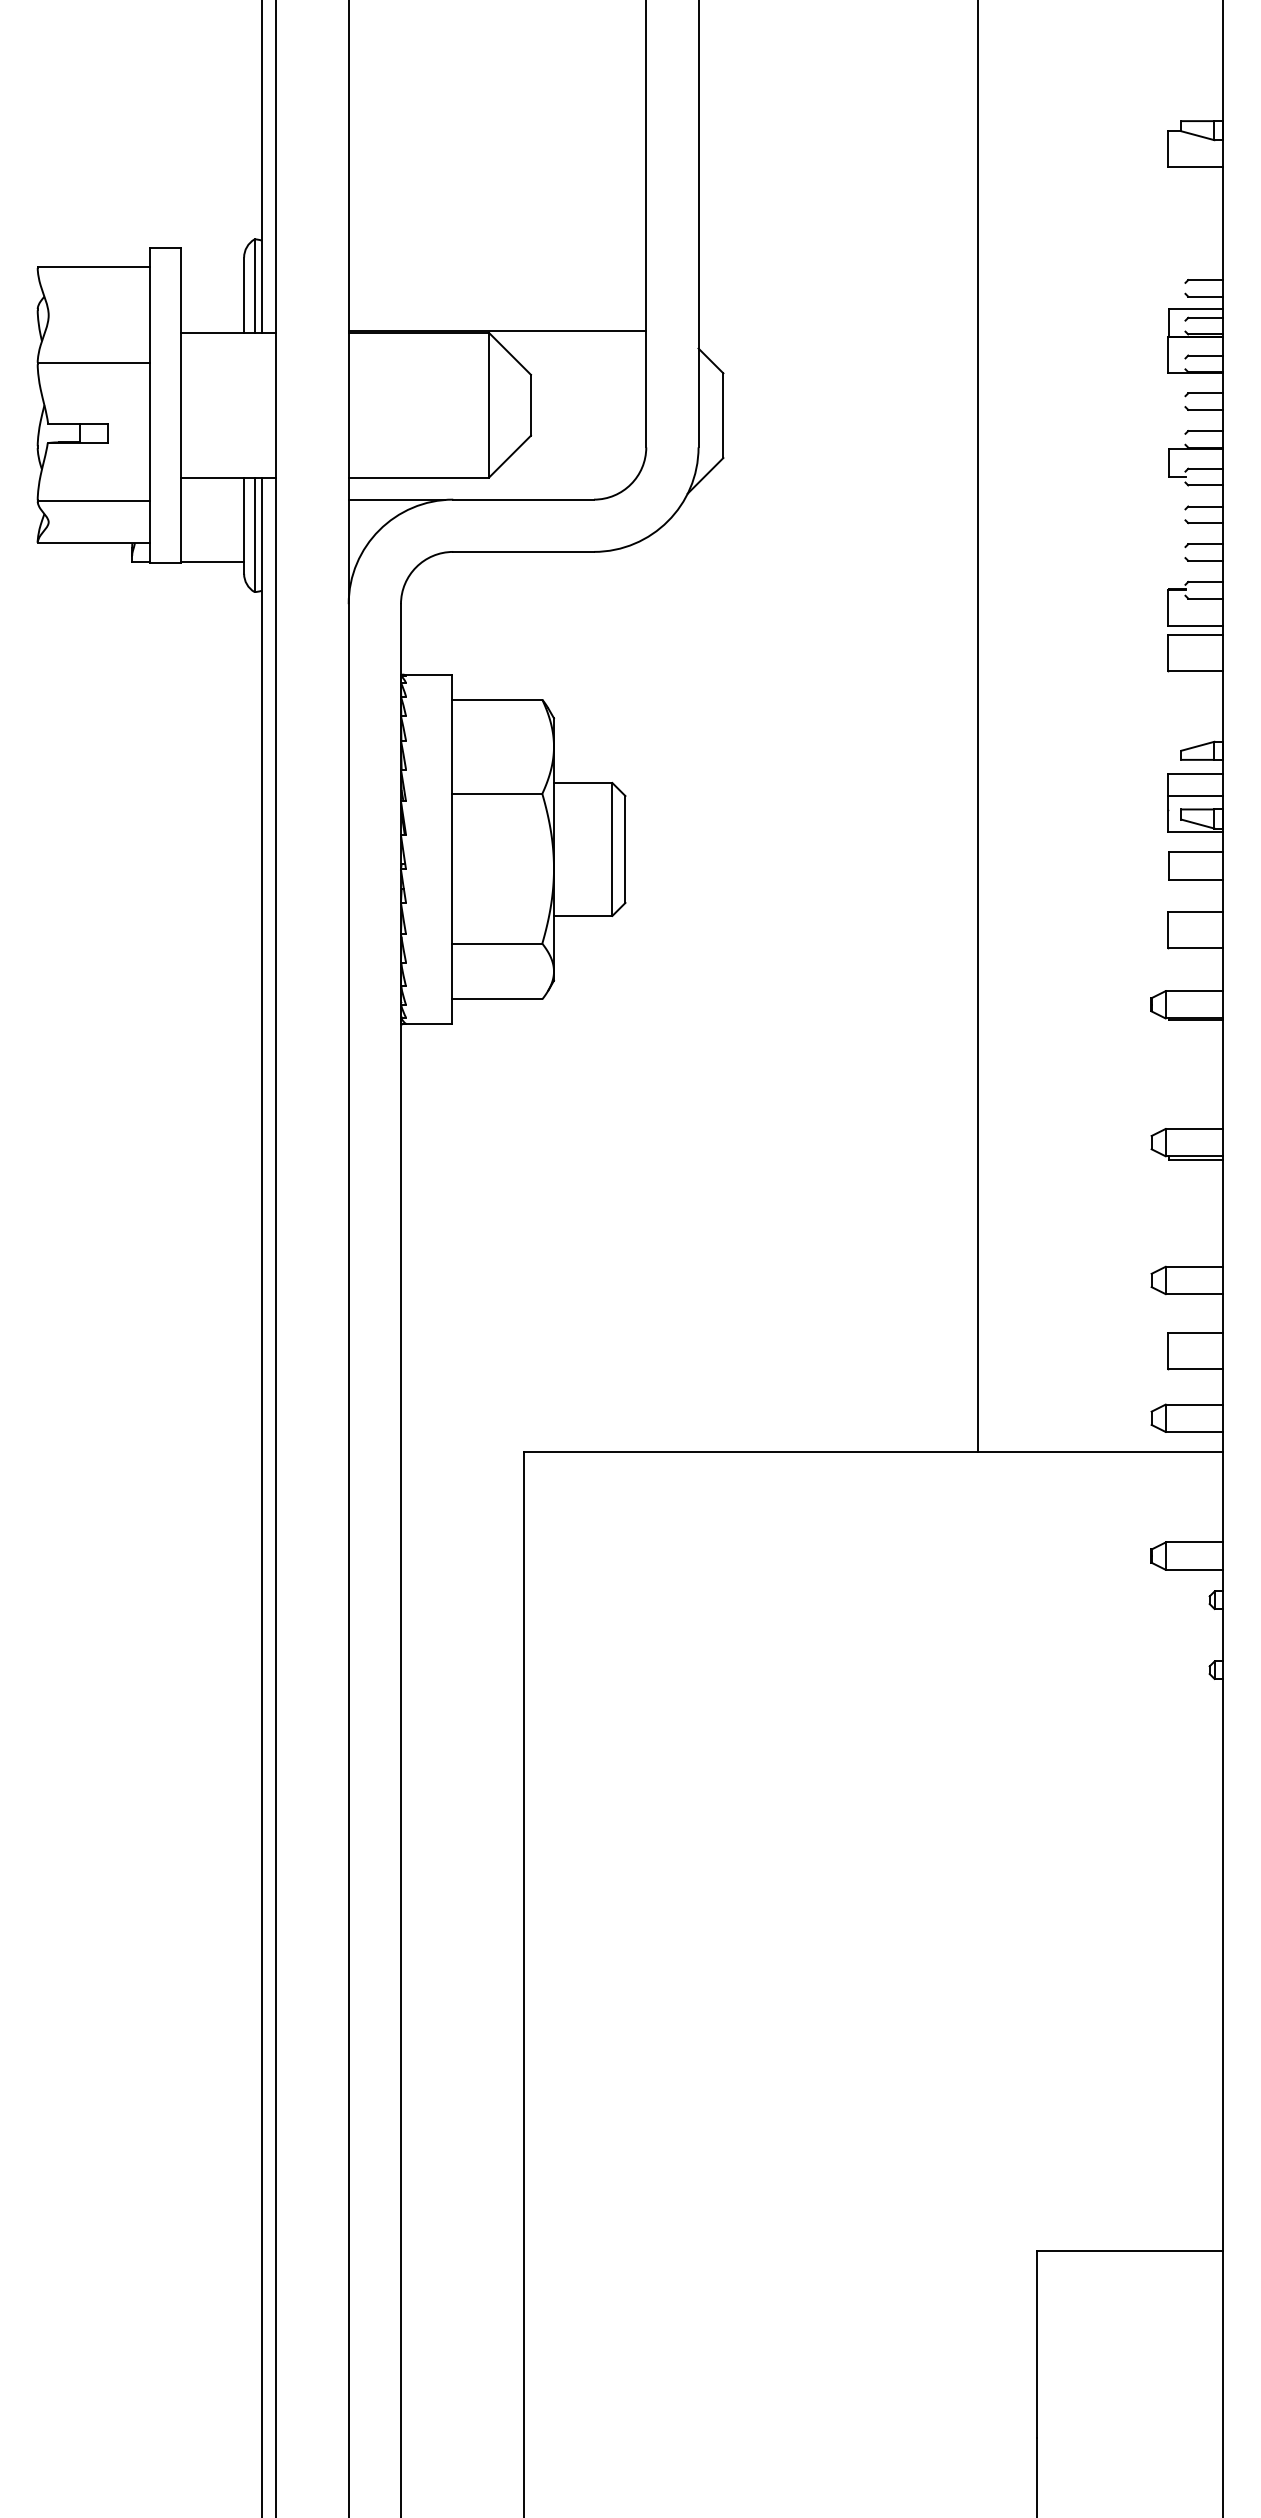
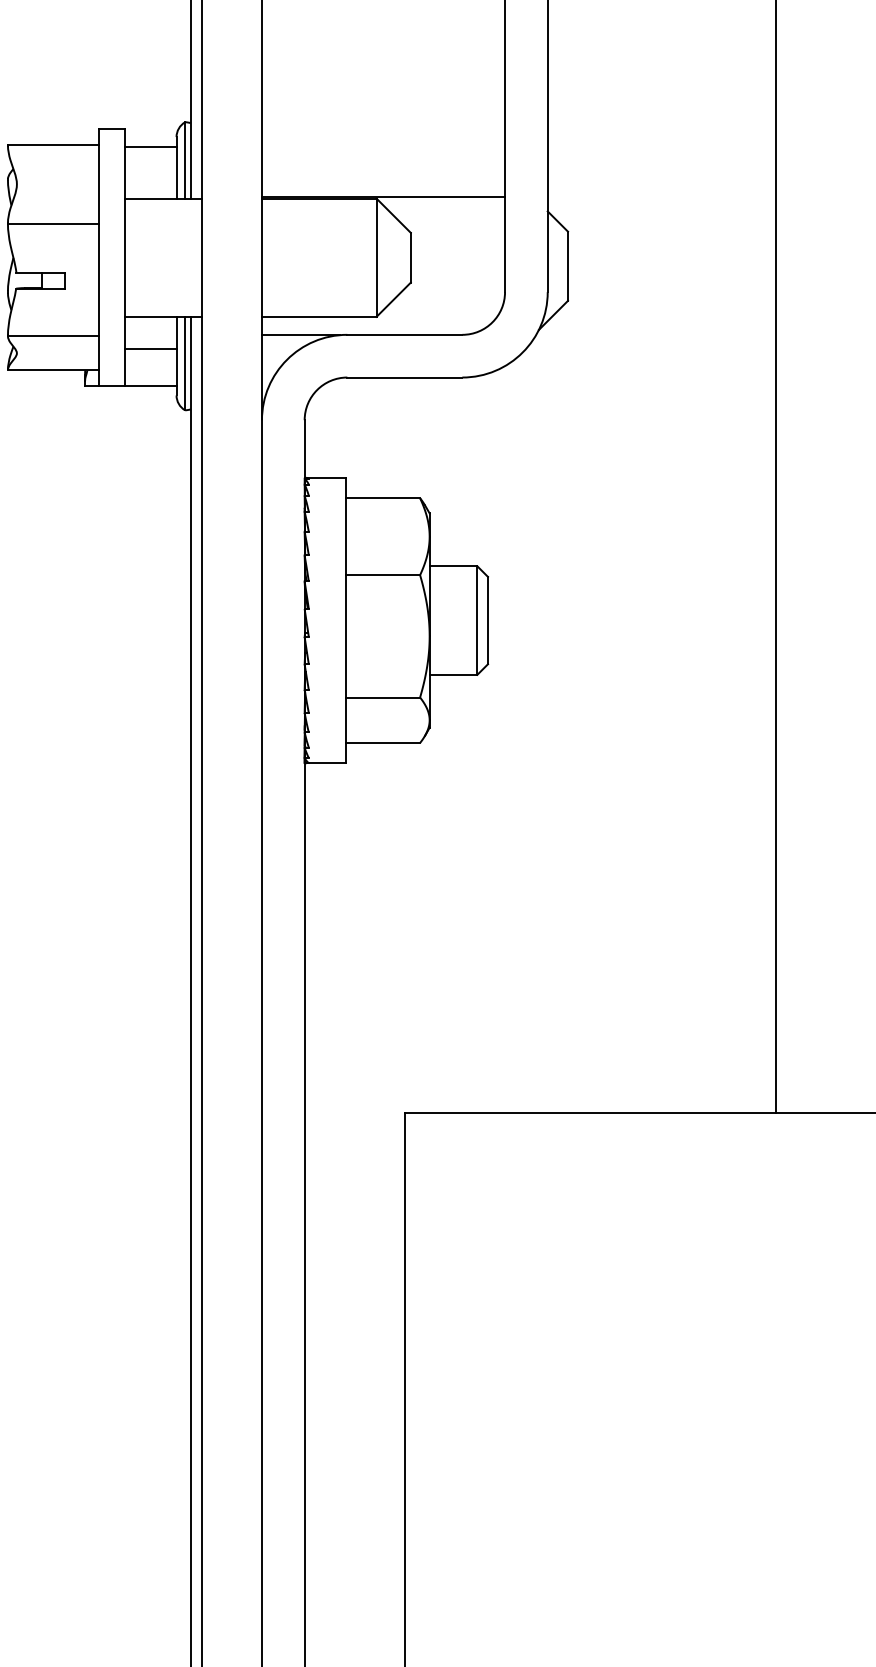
line: (212, 269) -> (150, 146), added
line: (212, 517) -> (150, 349), added

